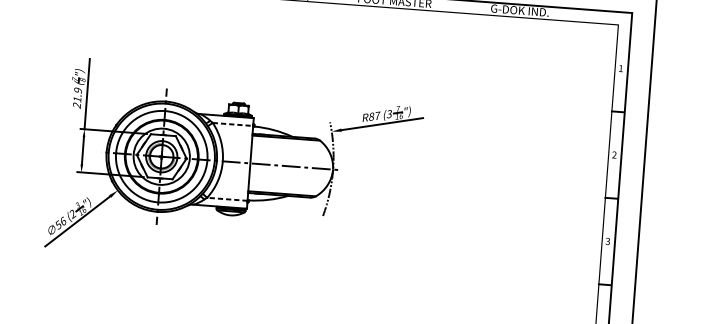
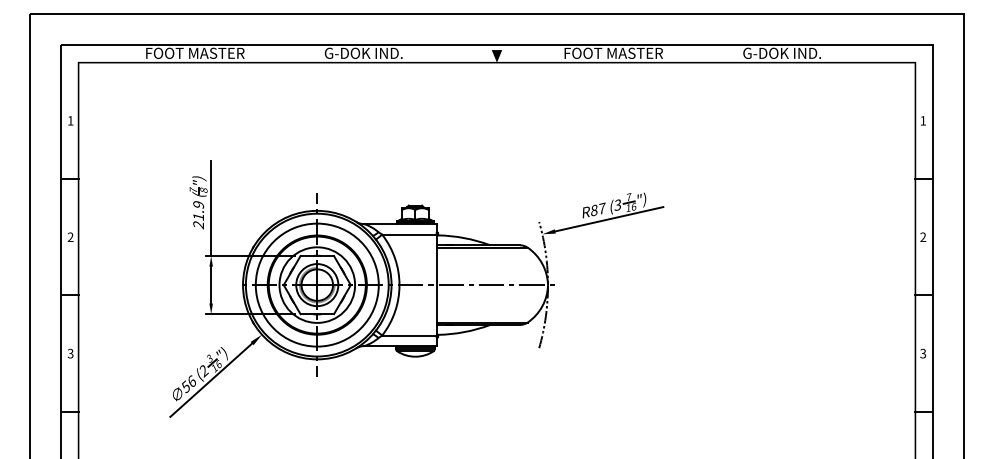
line: (233, 124) -> (409, 234), dashed -> solid
line: (226, 199) -> (408, 335), dashed -> solid

